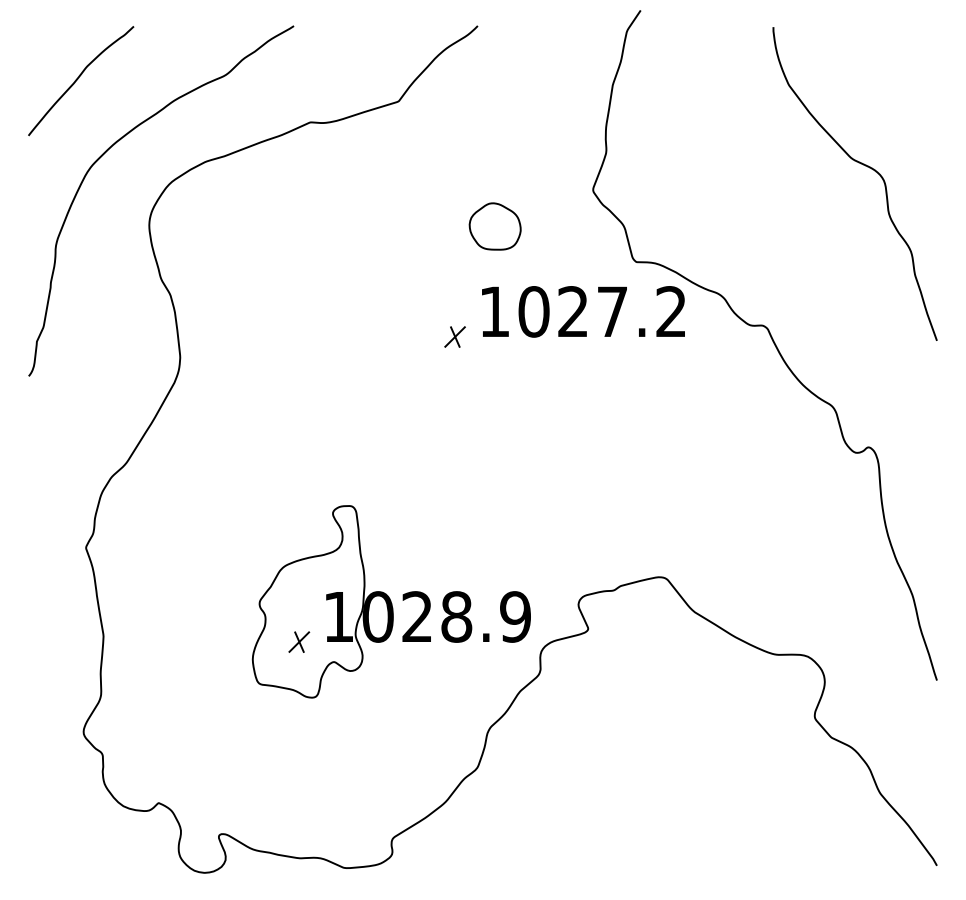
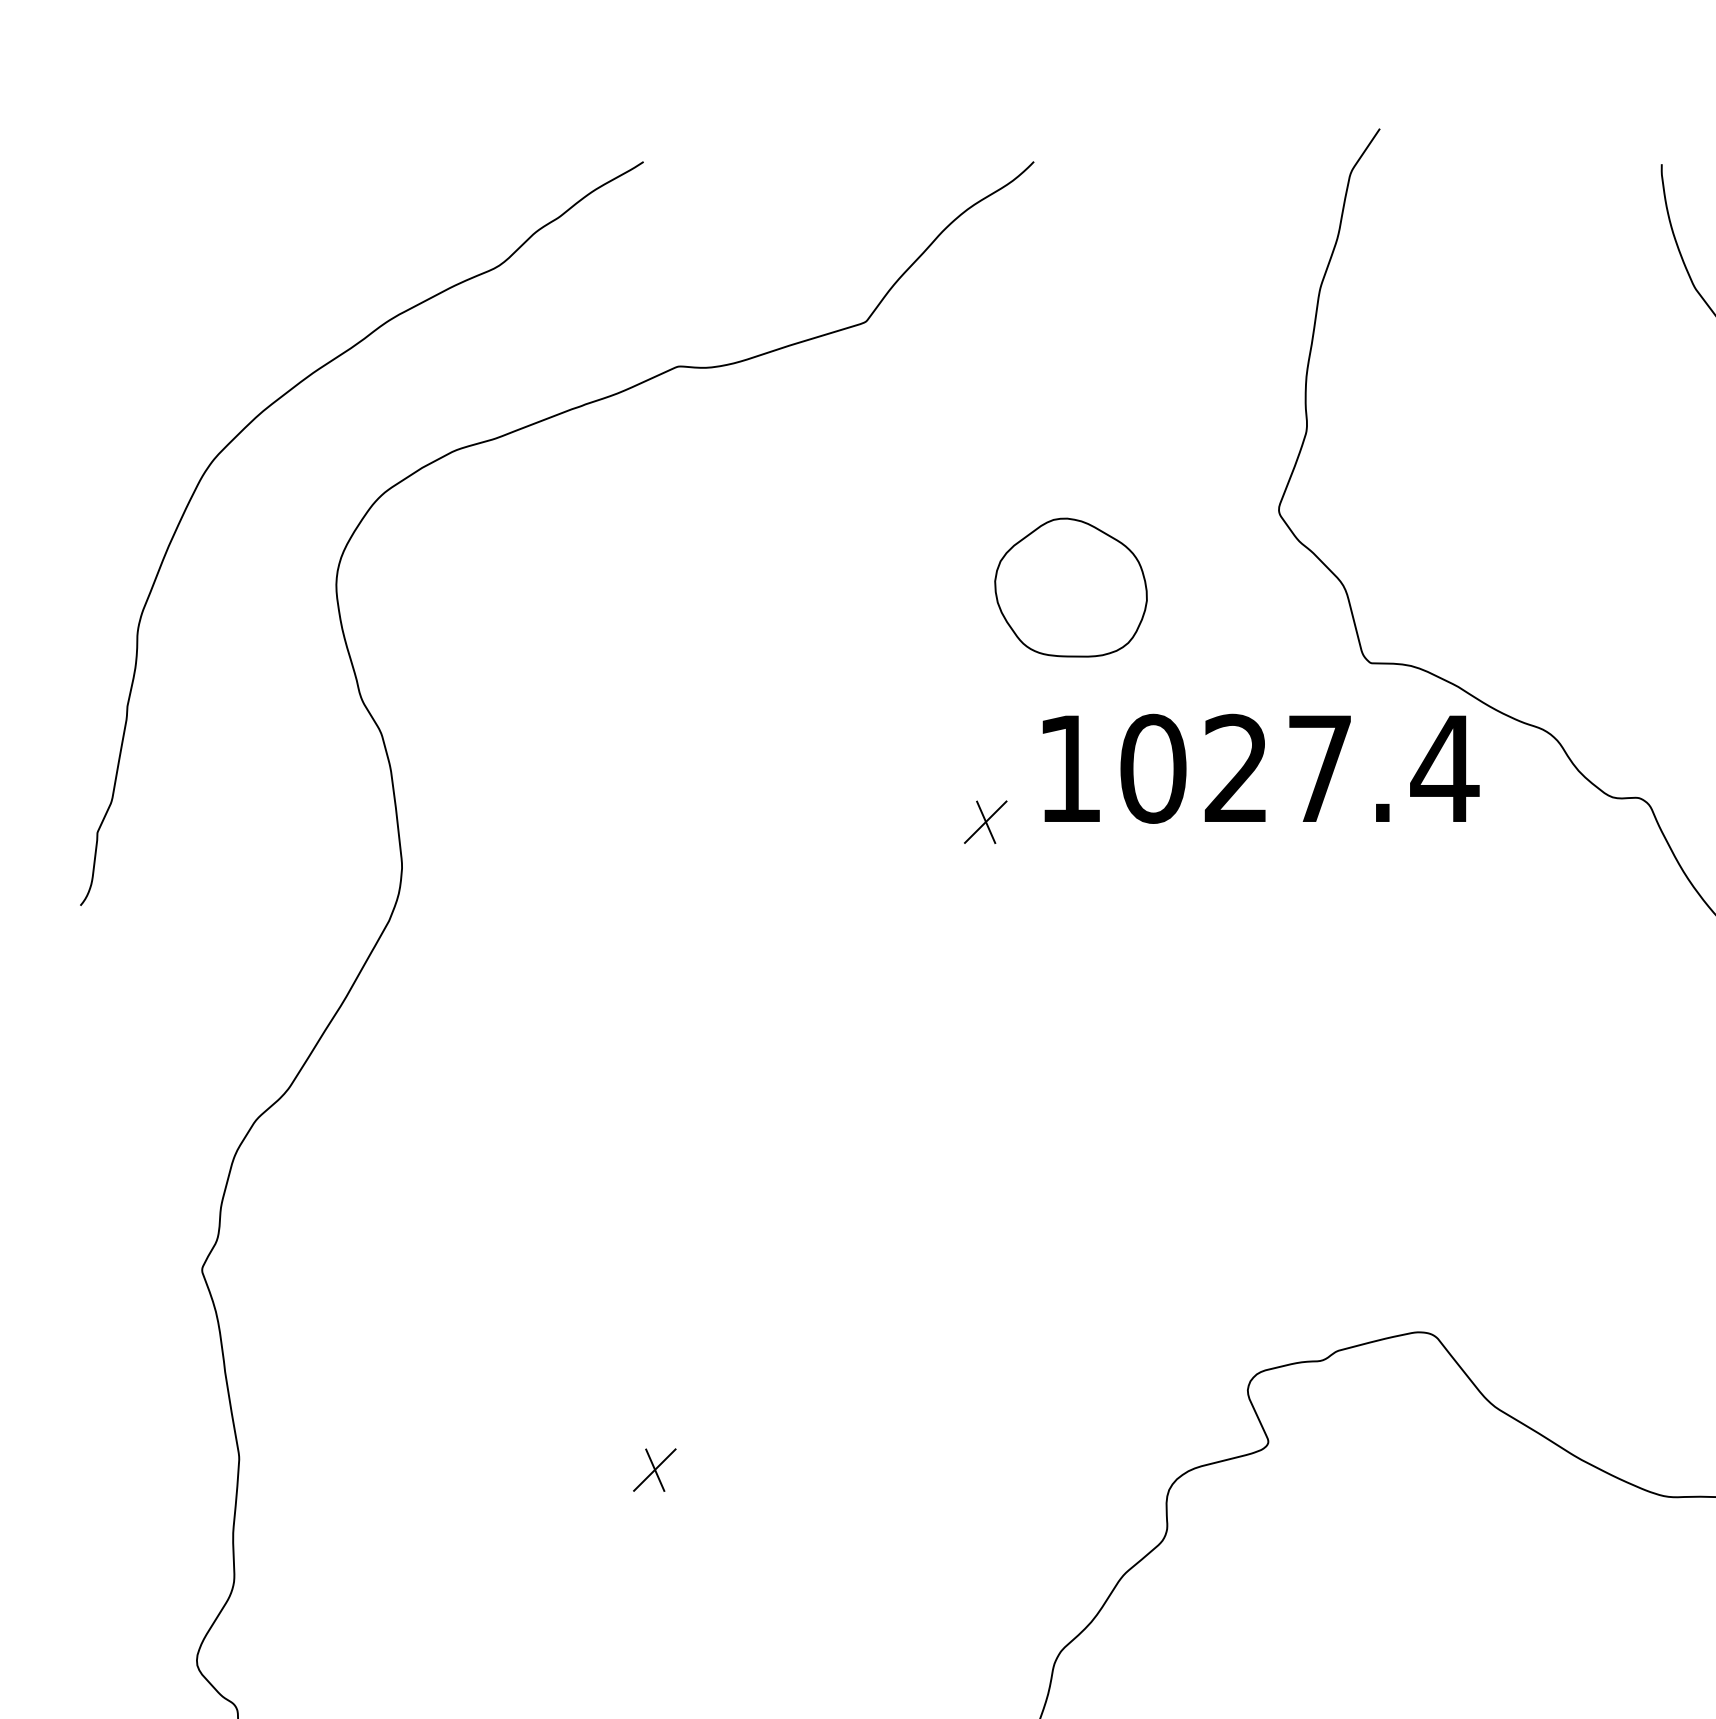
curve: (78, 79) -> (185, 275), removed
part: (494, 226) -> (1069, 587), size x1.4
text: (671, 311) -> (1445, 768), 1027.2 -> 1027.4
part: (390, 601) -> (848, 1383), removed

